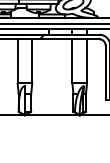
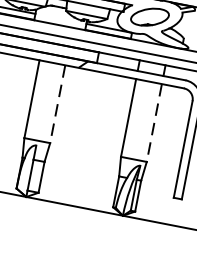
line: (32, 61) -> (58, 104), solid -> dashed
line: (87, 61) -> (155, 123), solid -> dashed

